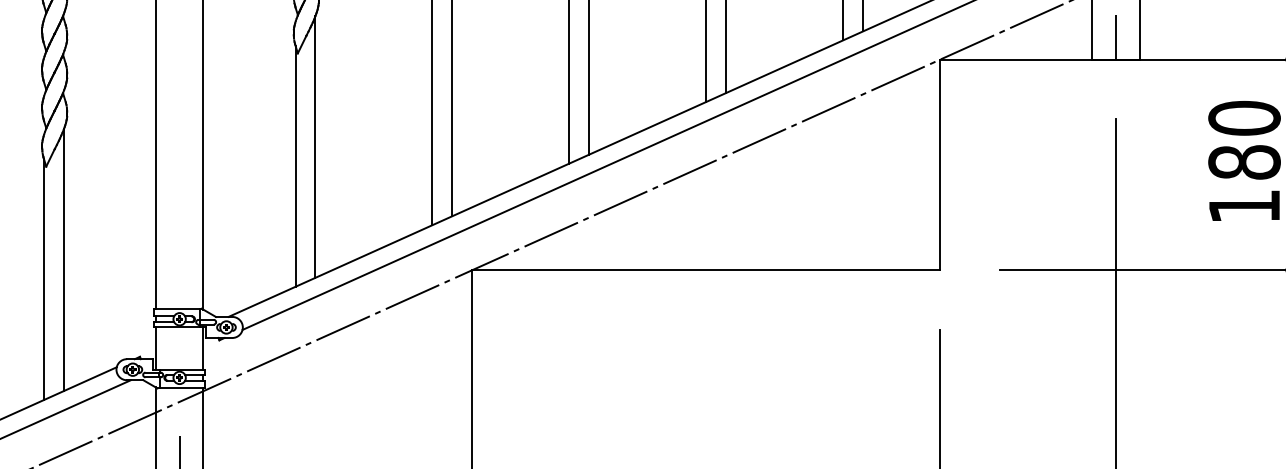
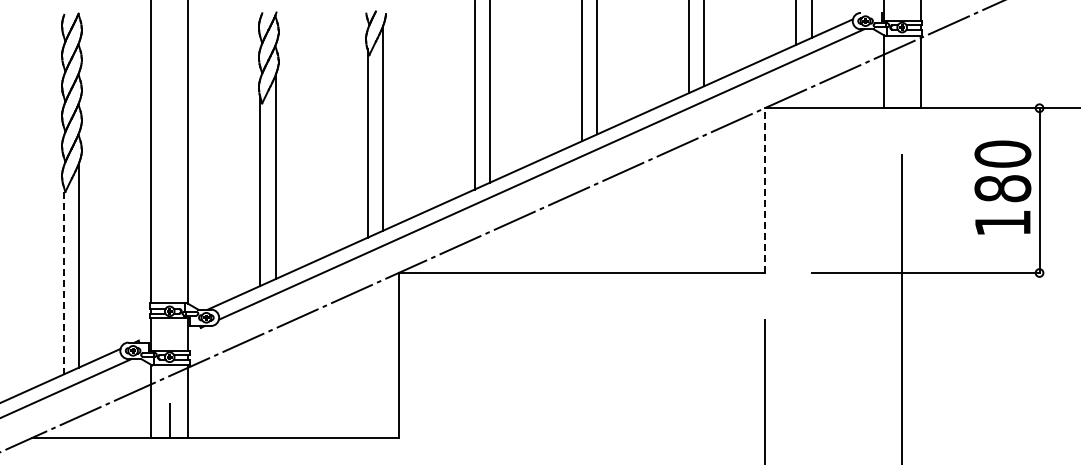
line: (1116, 36) -> (902, 90), removed
line: (939, 164) -> (764, 190), solid -> dashed
line: (43, 278) -> (63, 279), solid -> dashed

